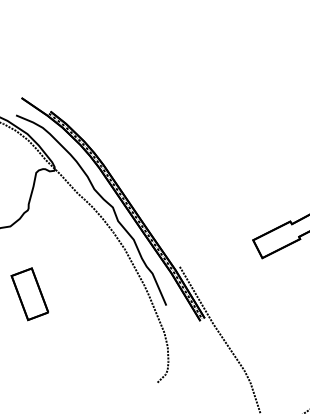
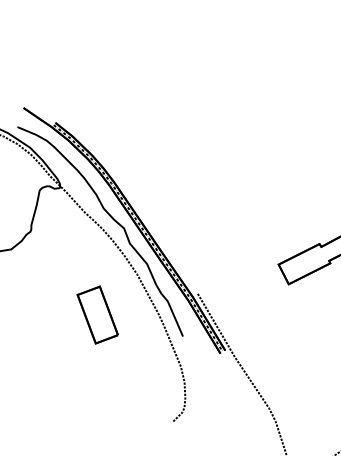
part: (29, 293) -> (97, 314), moved

